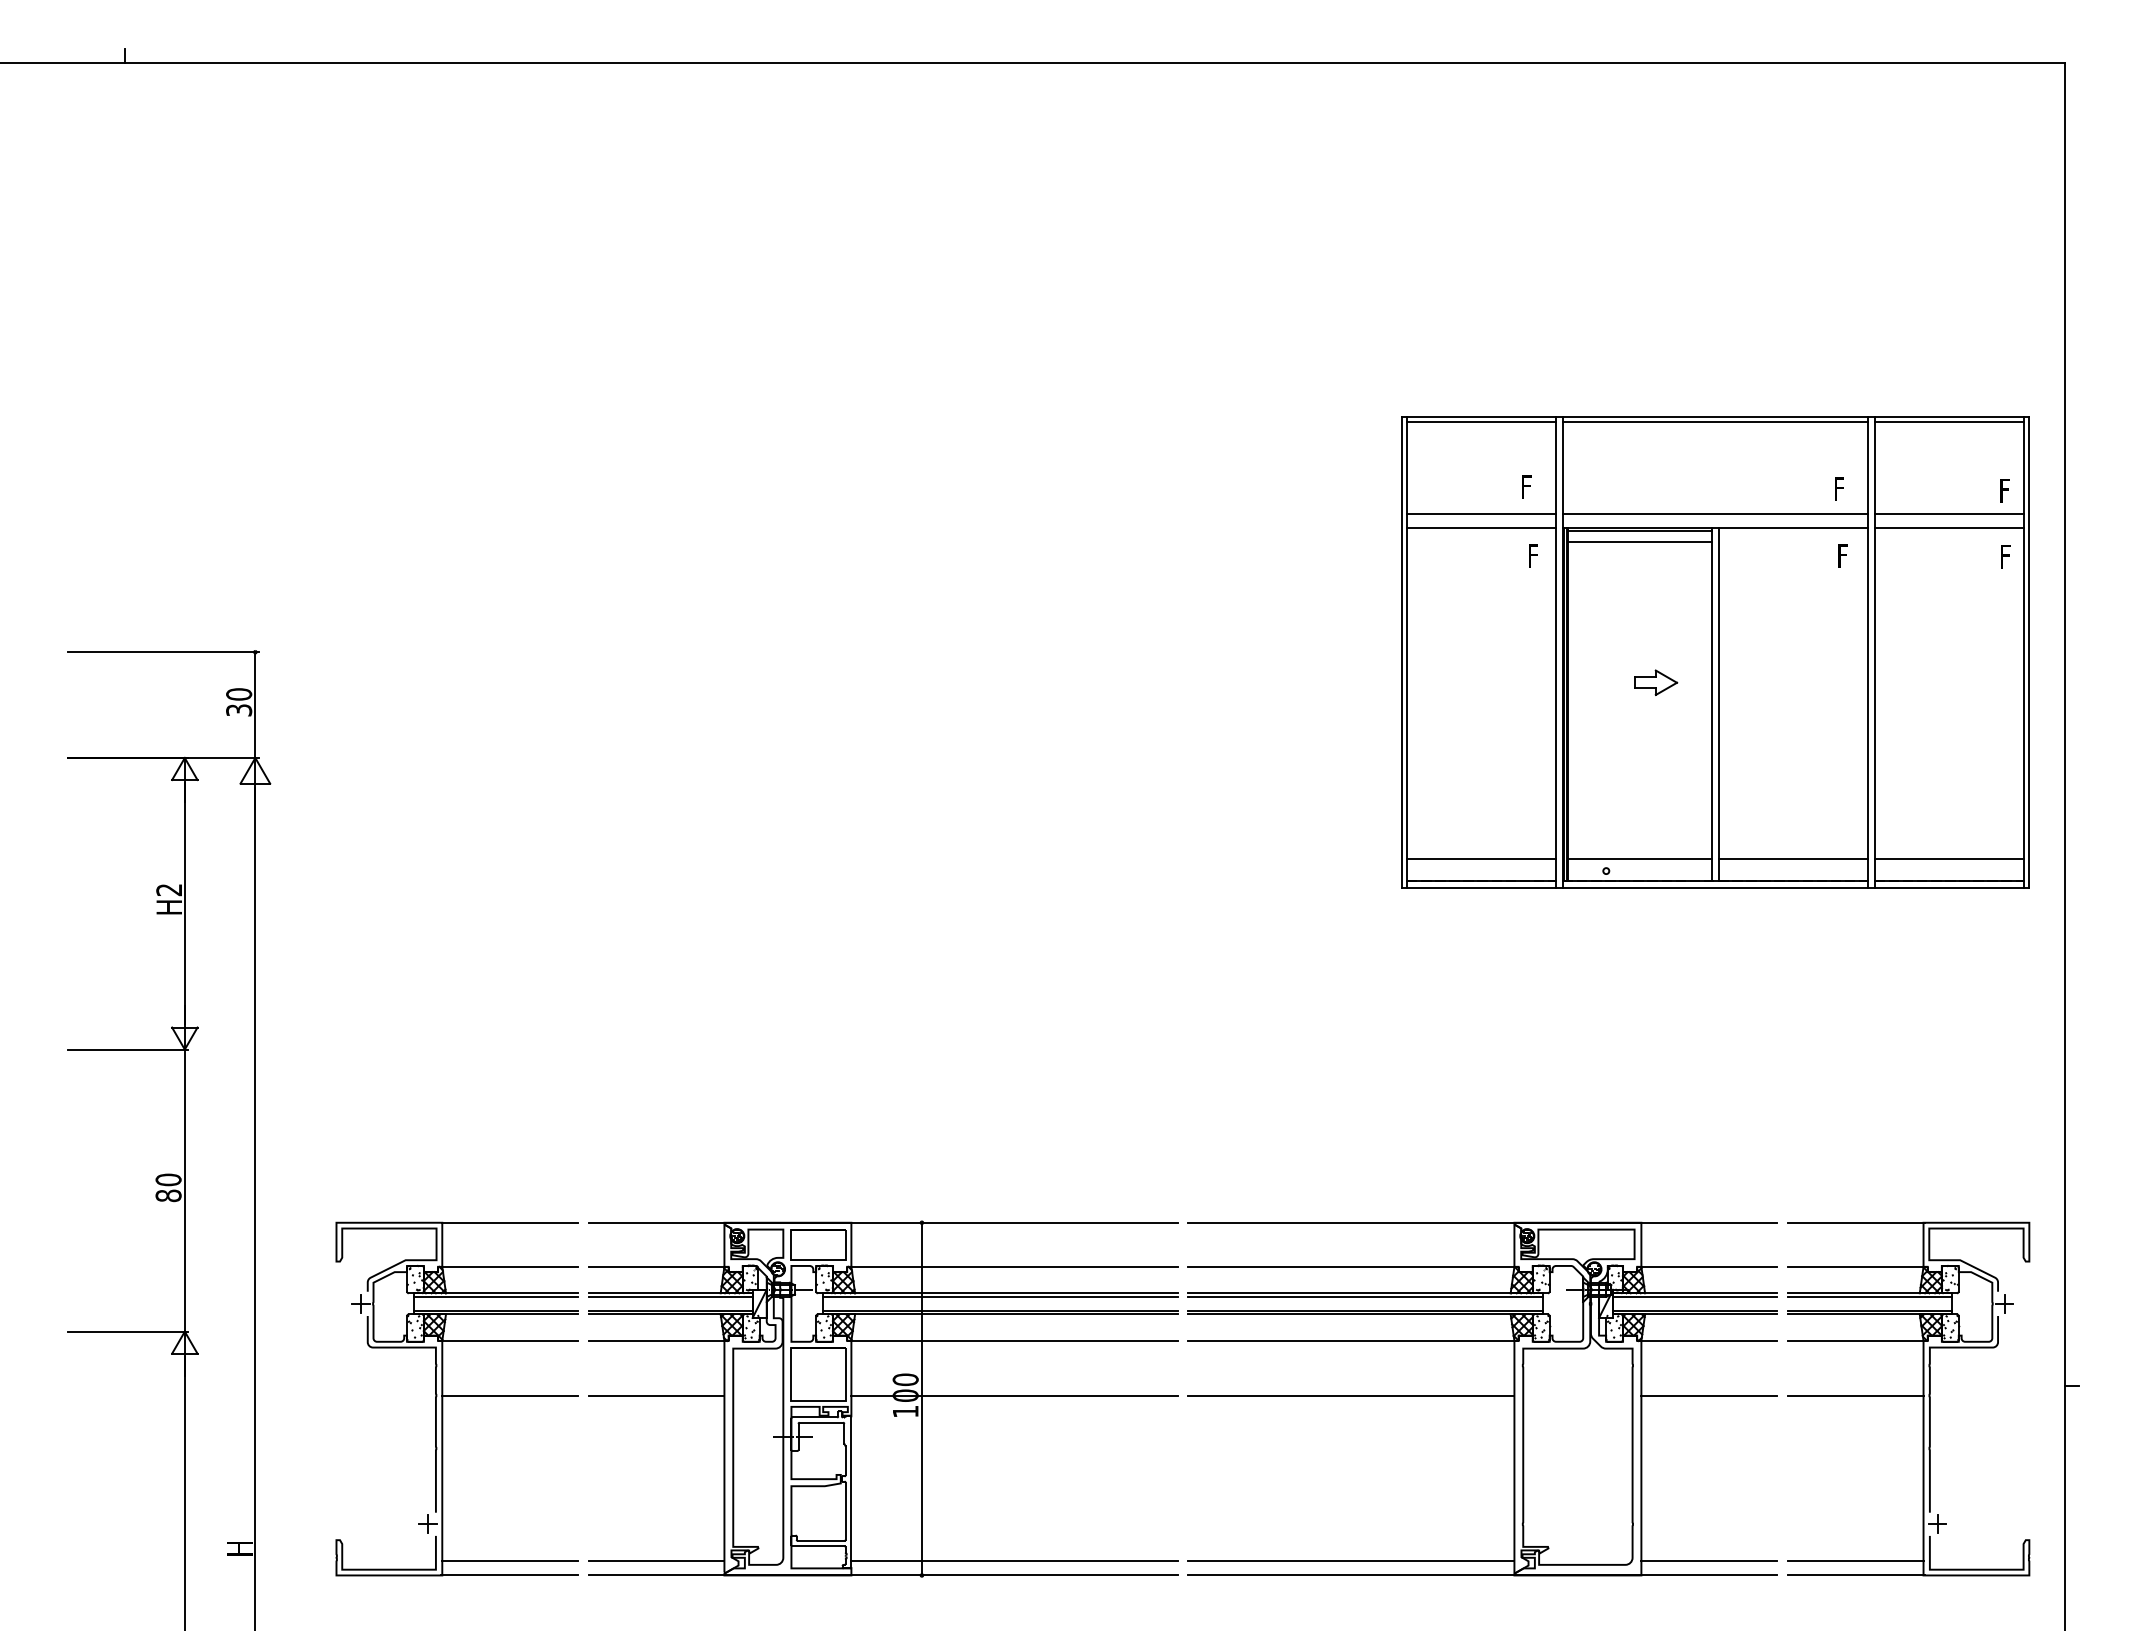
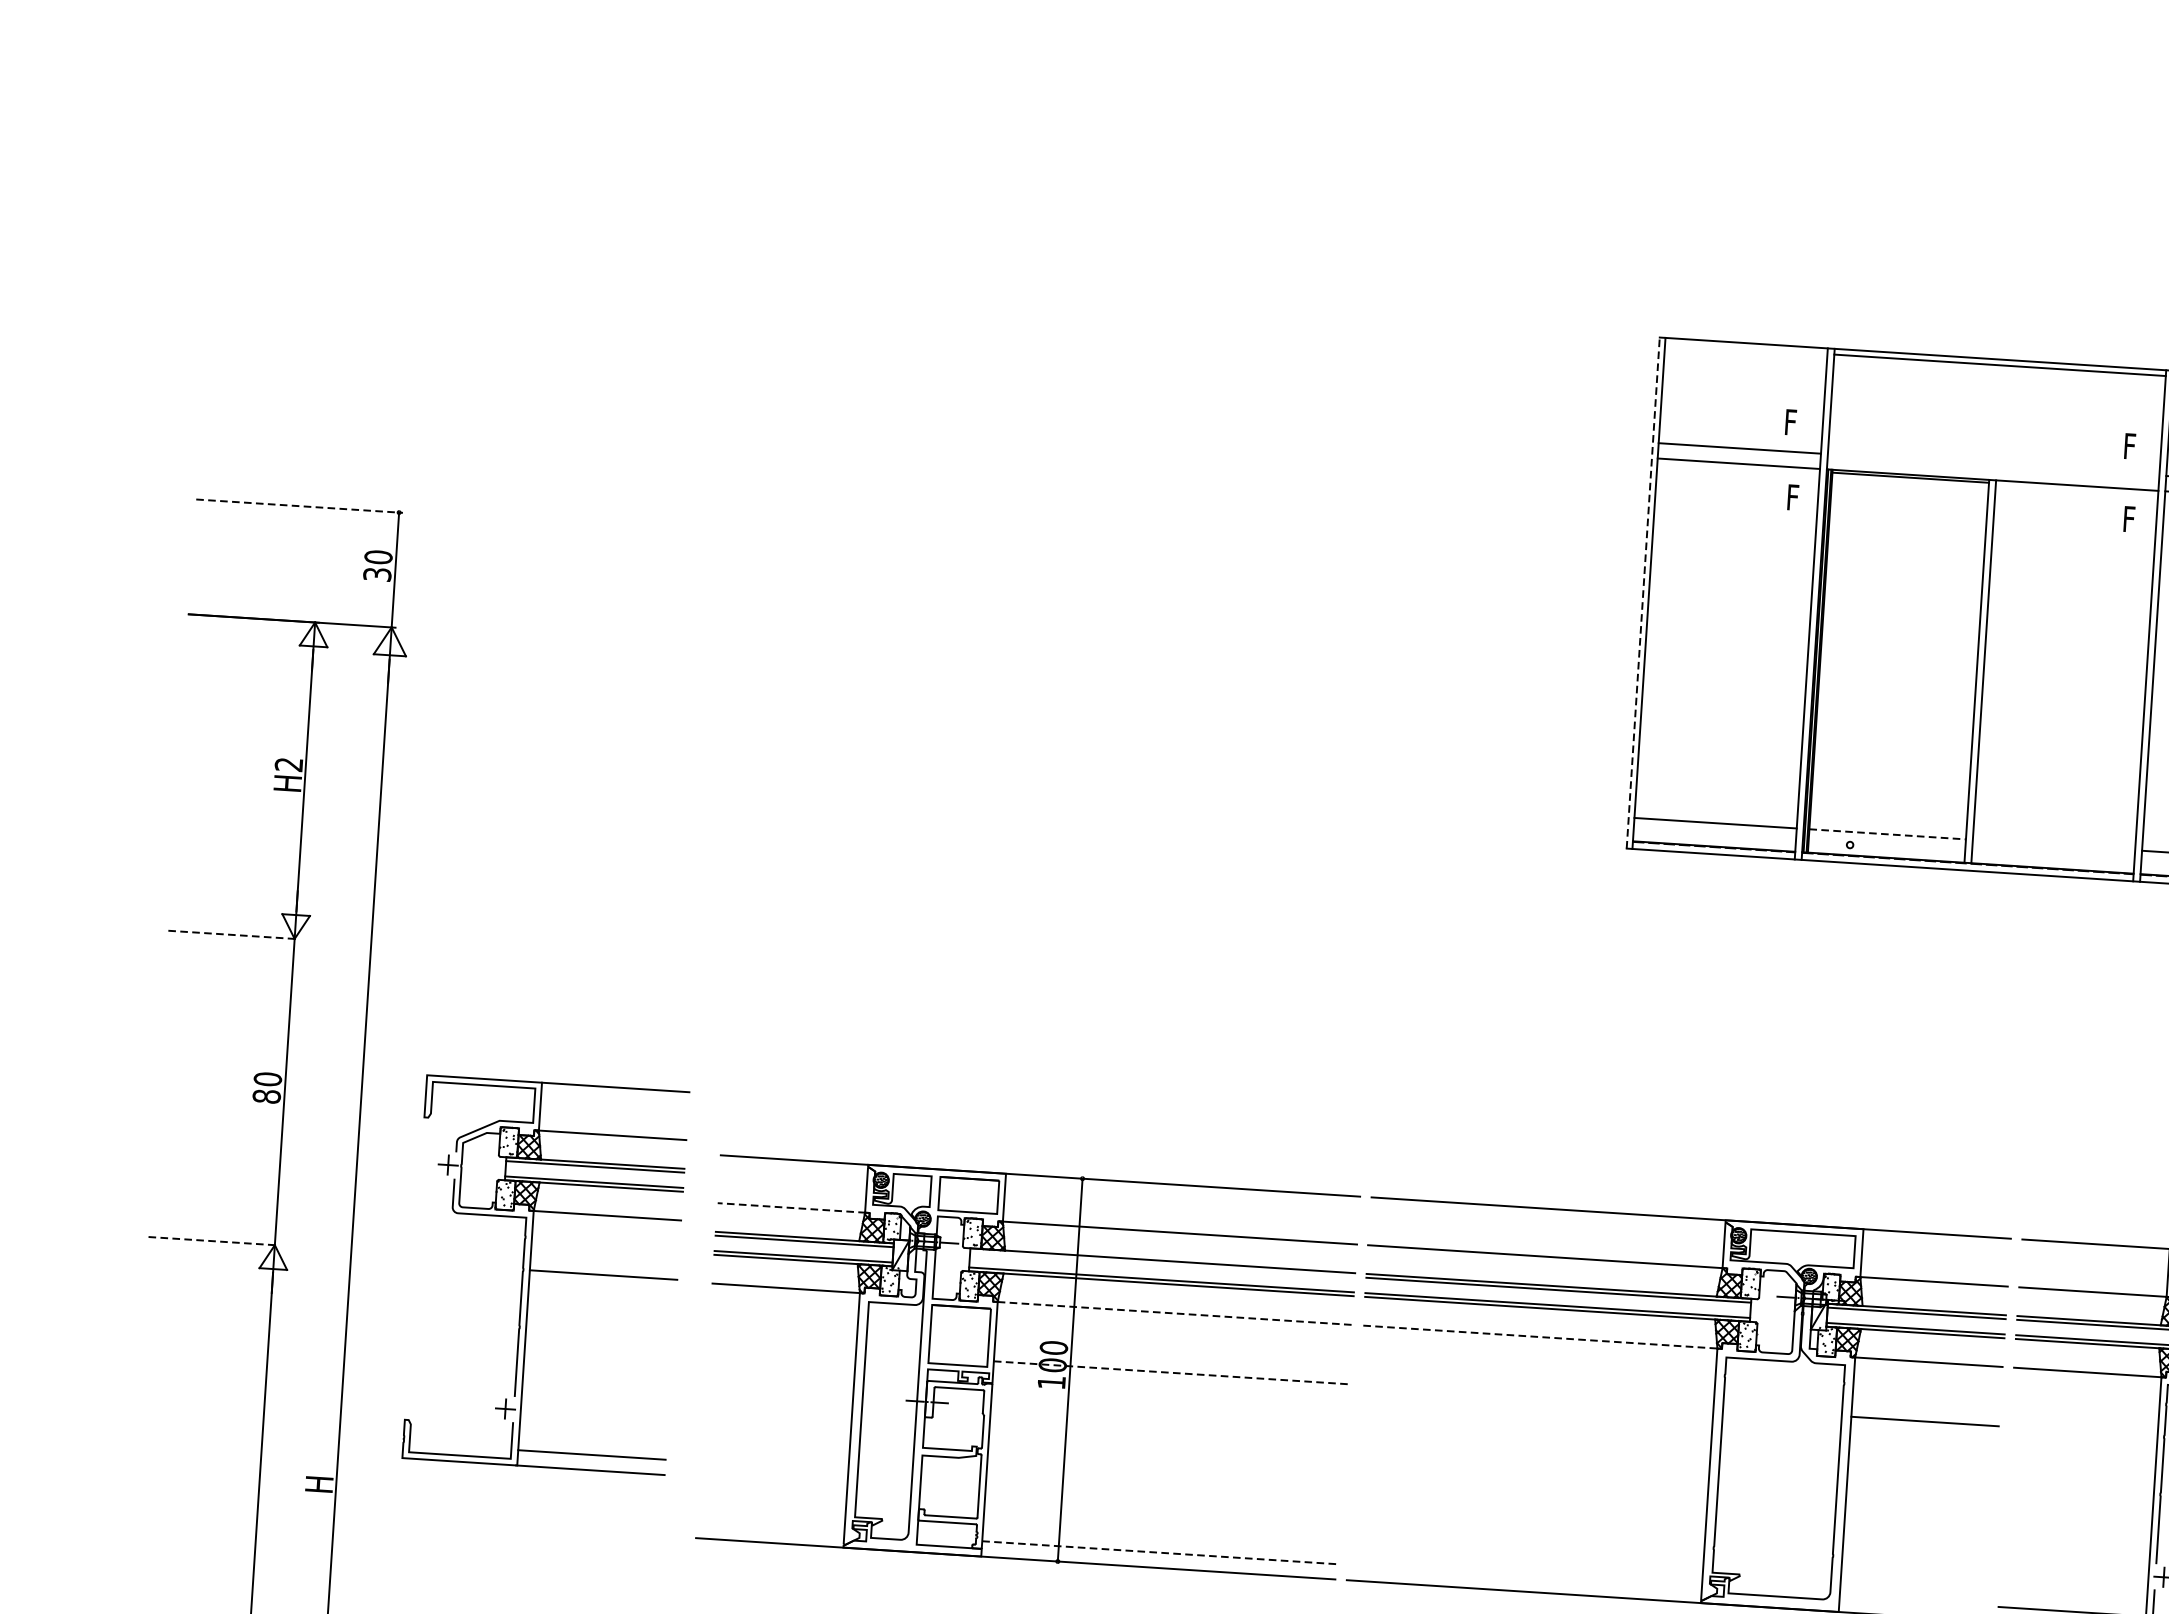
line: (1481, 422) -> (1746, 349), removed
line: (1715, 513) -> (1993, 464), removed
line: (1640, 542) -> (1910, 490), removed
line: (1401, 651) -> (1643, 592), solid -> dashed
line: (164, 652) -> (300, 506), solid -> dashed
part: (1656, 682) -> (1917, 643), removed
line: (1640, 859) -> (1888, 834), solid -> dashed
line: (1793, 859) -> (2054, 845), removed
line: (128, 1049) -> (233, 934), solid -> dashed
line: (656, 1266) -> (791, 1207), solid -> dashed
line: (1000, 1296) -> (1162, 1264), removed
line: (128, 1331) -> (213, 1241), solid -> dashed
line: (1015, 1340) -> (1175, 1313), solid -> dashed
line: (1352, 1340) -> (1541, 1336), solid -> dashed
line: (656, 1395) -> (782, 1347), removed
line: (1015, 1395) -> (1172, 1372), solid -> dashed
line: (1351, 1395) -> (1536, 1396), removed
line: (1855, 1395) -> (2083, 1431), removed
part: (456, 1398) -> (545, 1274), moved
line: (656, 1561) -> (770, 1527), removed
line: (1015, 1561) -> (1160, 1552), solid -> dashed
line: (1351, 1561) -> (1525, 1576), removed
line: (1709, 1561) -> (1913, 1601), removed

